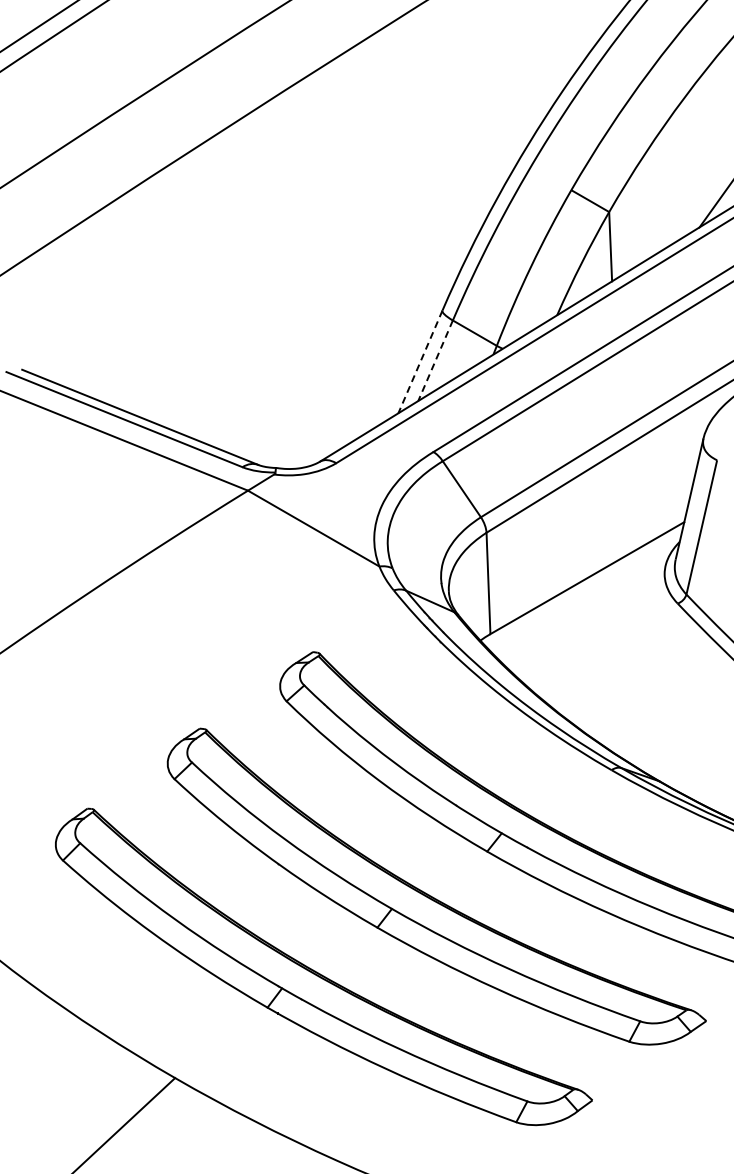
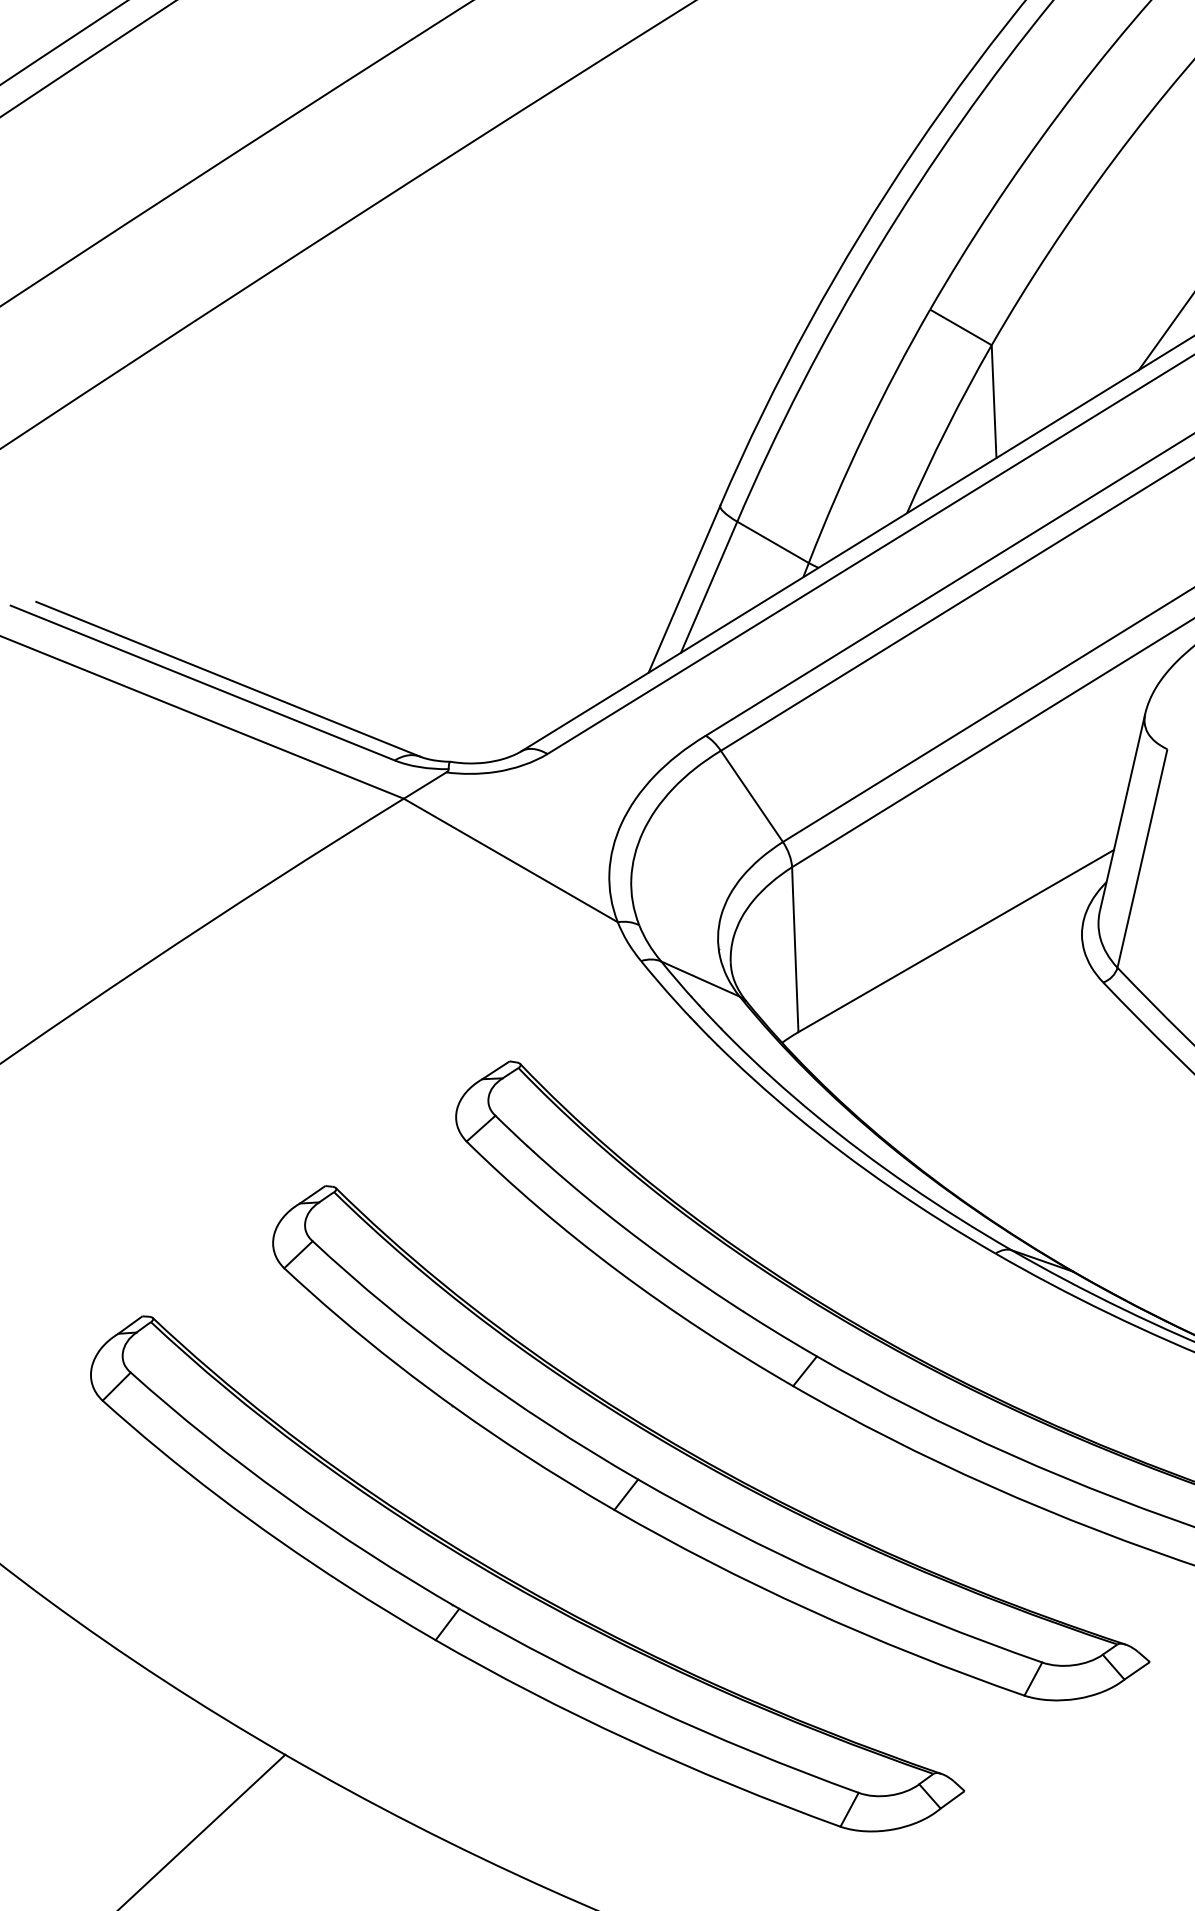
line: (435, 360) -> (708, 586), dashed -> solid
line: (420, 361) -> (684, 588), dashed -> solid

